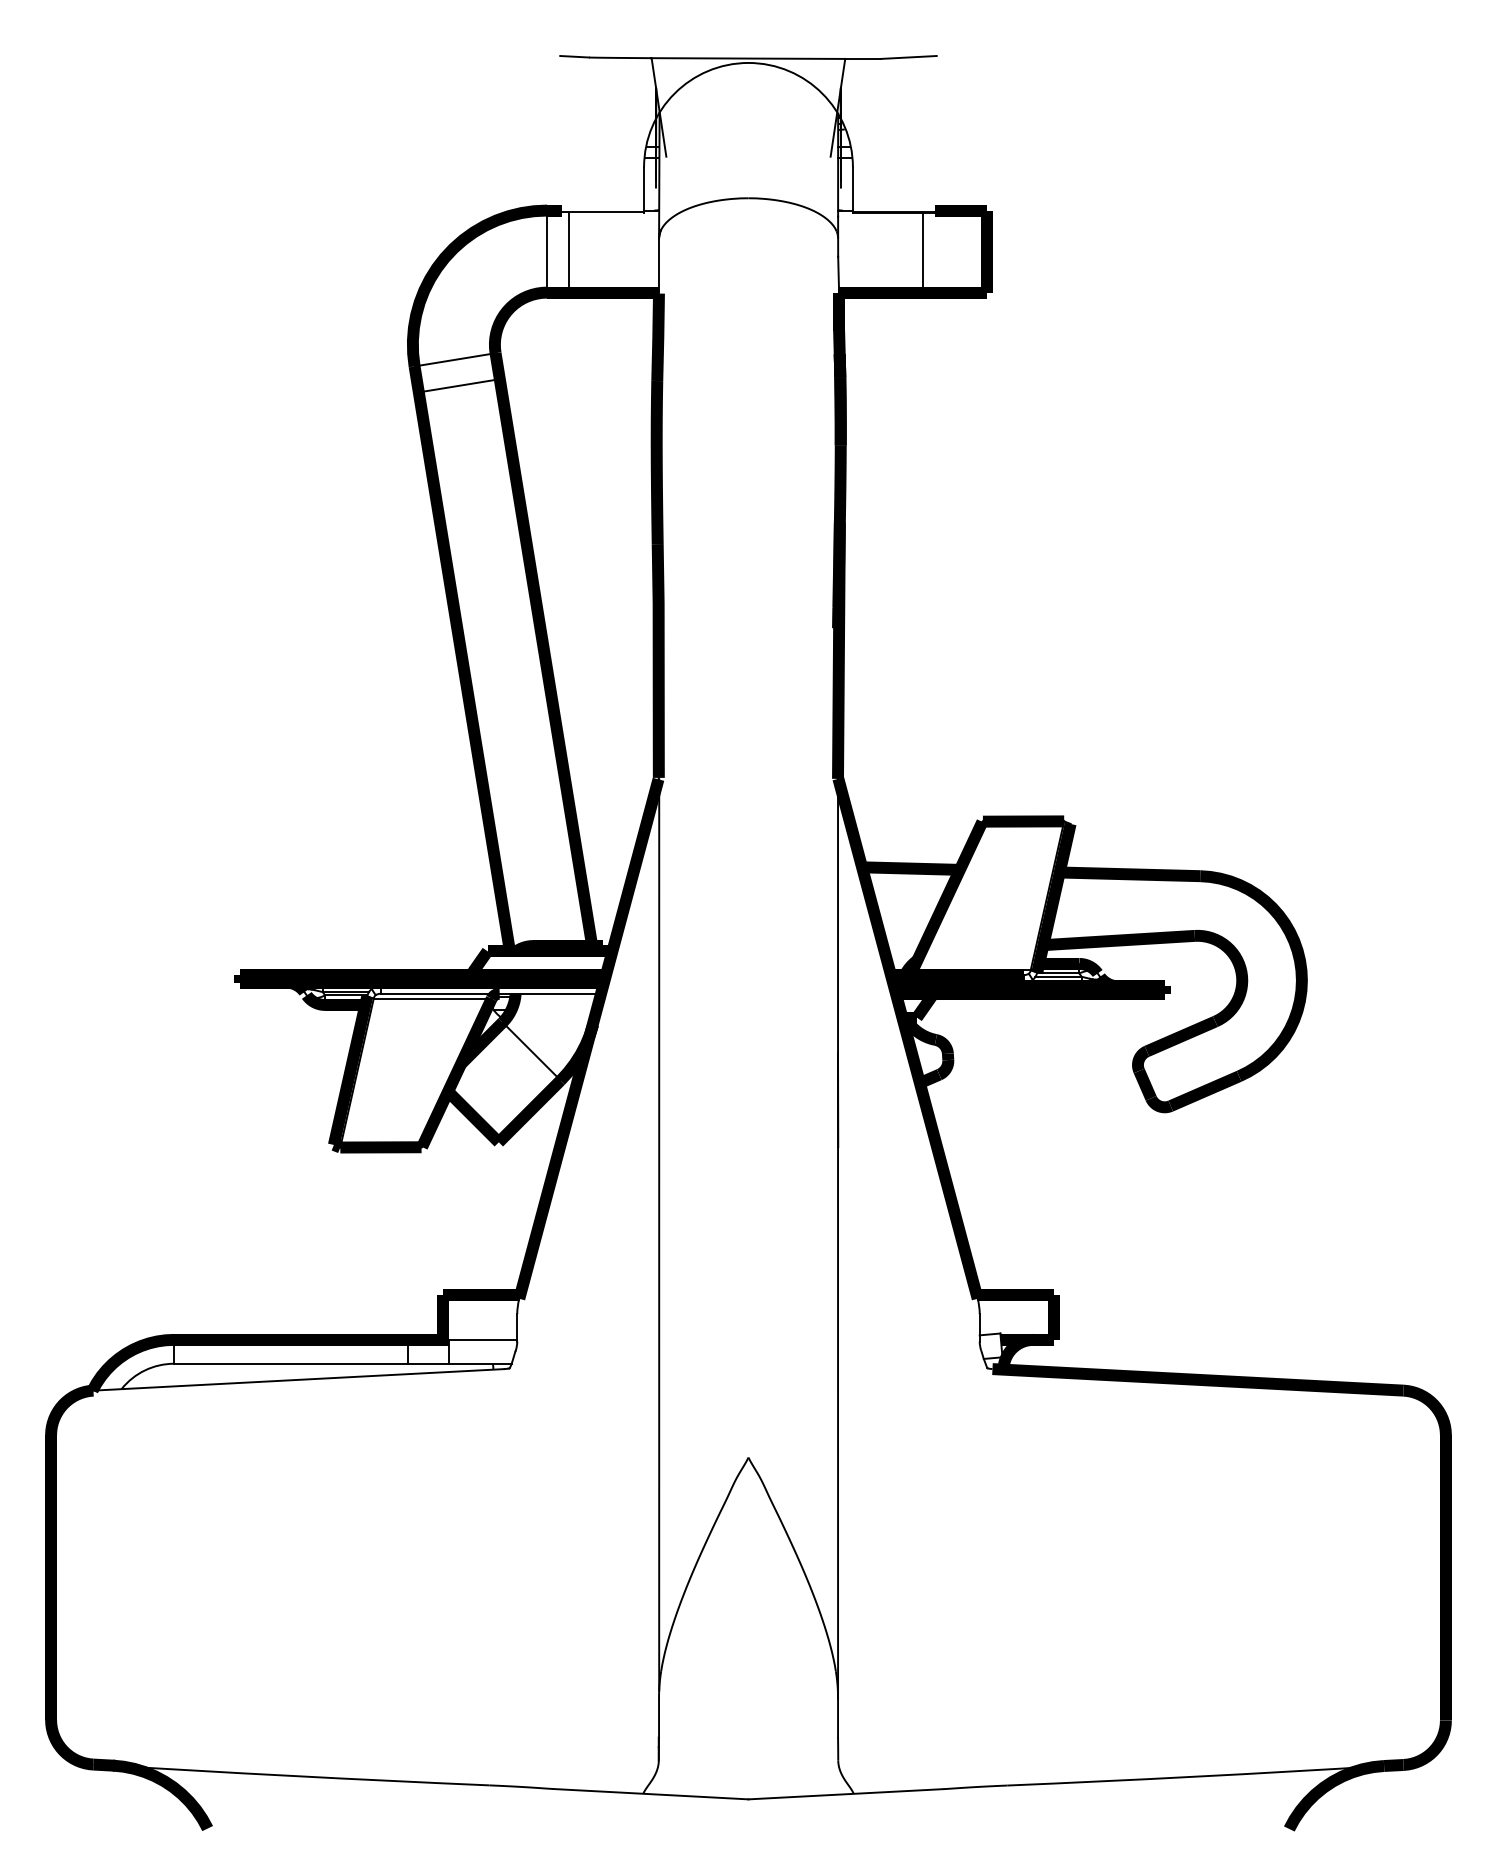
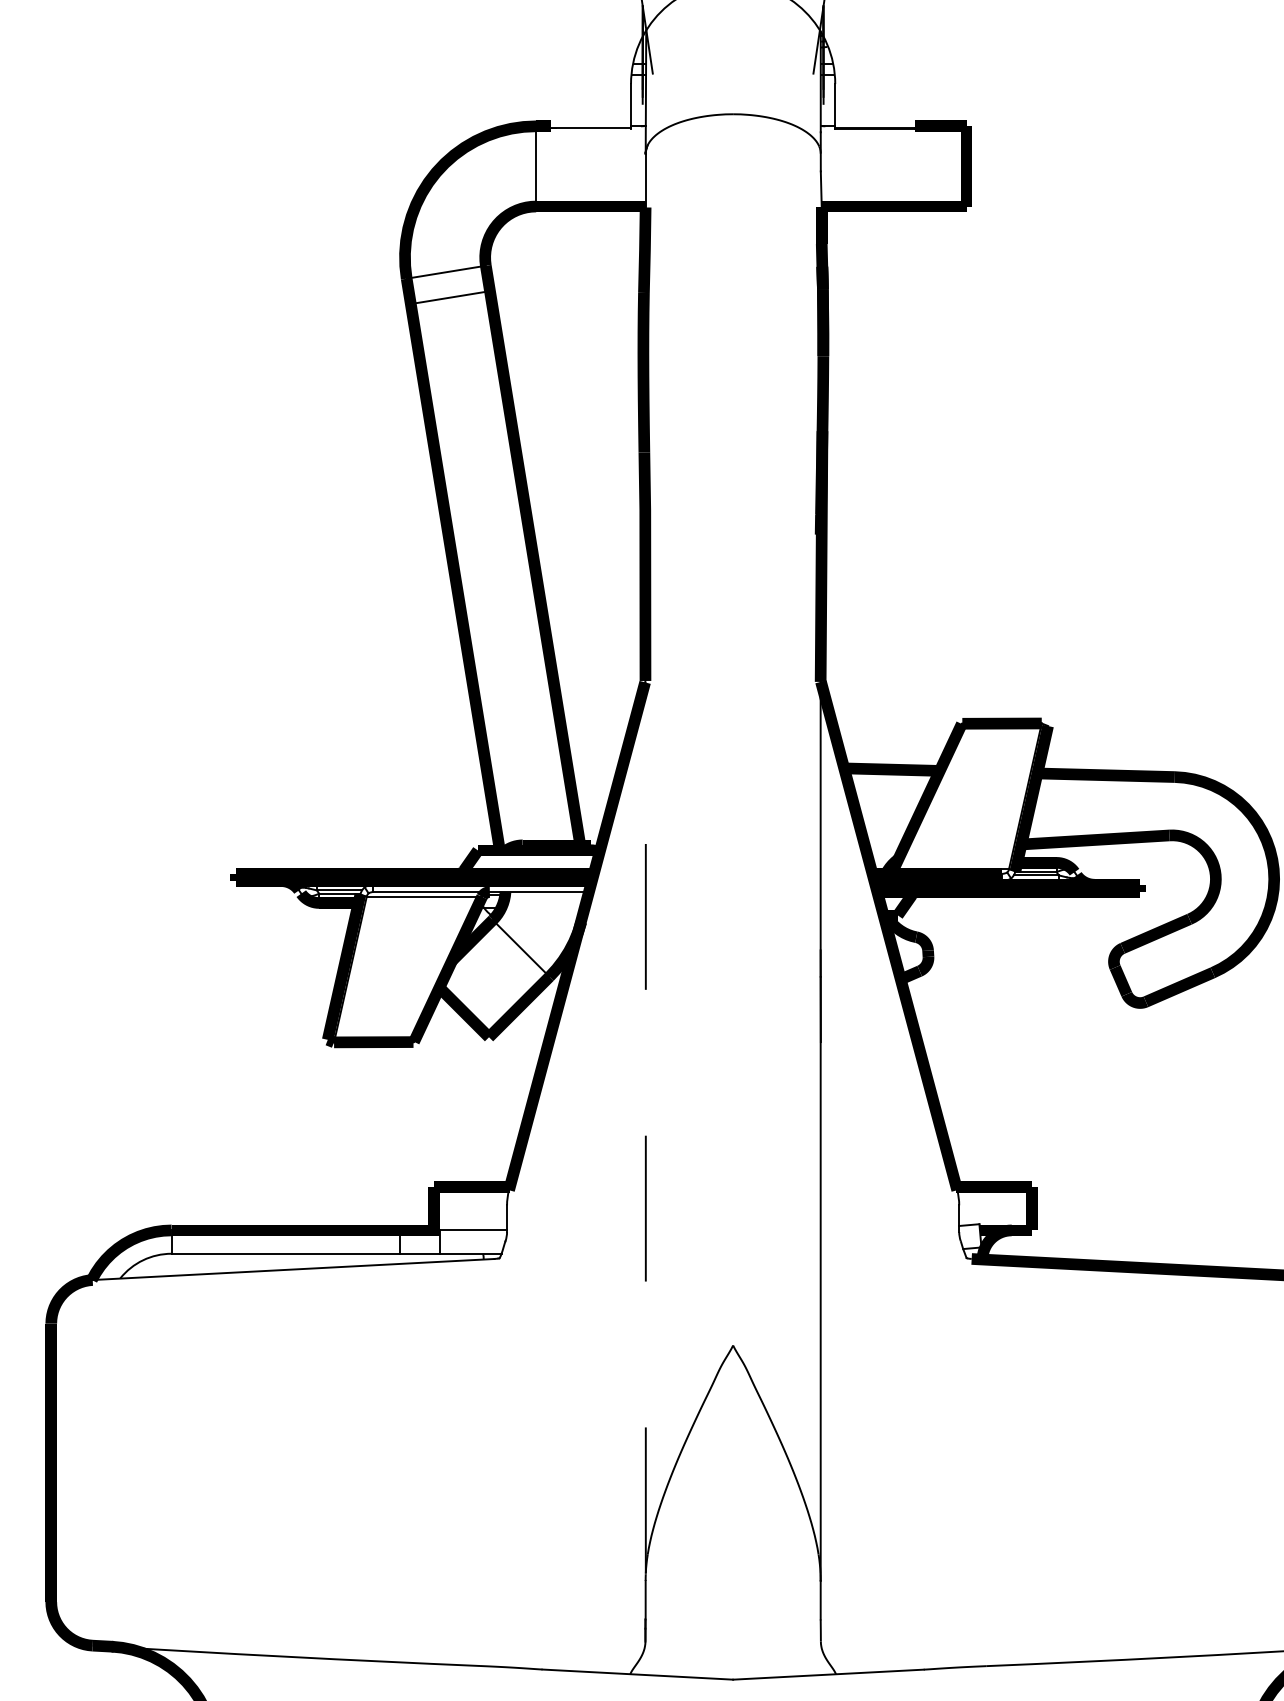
line: (569, 252) -> (558, 167), removed
line: (923, 252) -> (904, 167), removed
line: (659, 1234) -> (646, 1127), solid -> dashed

